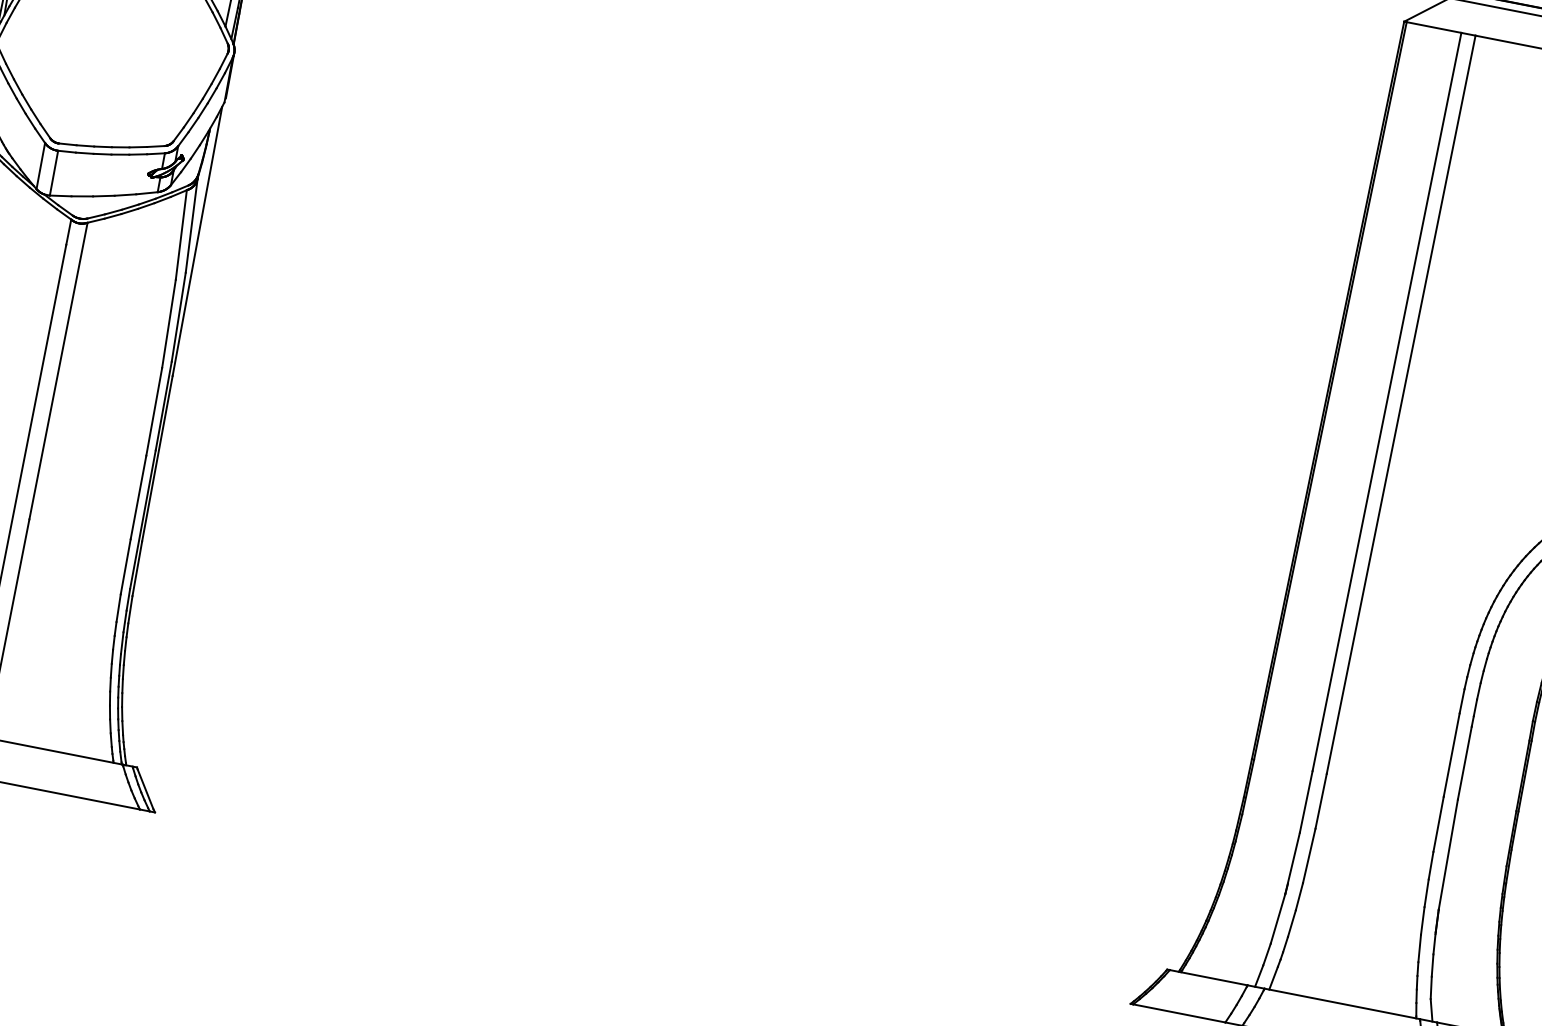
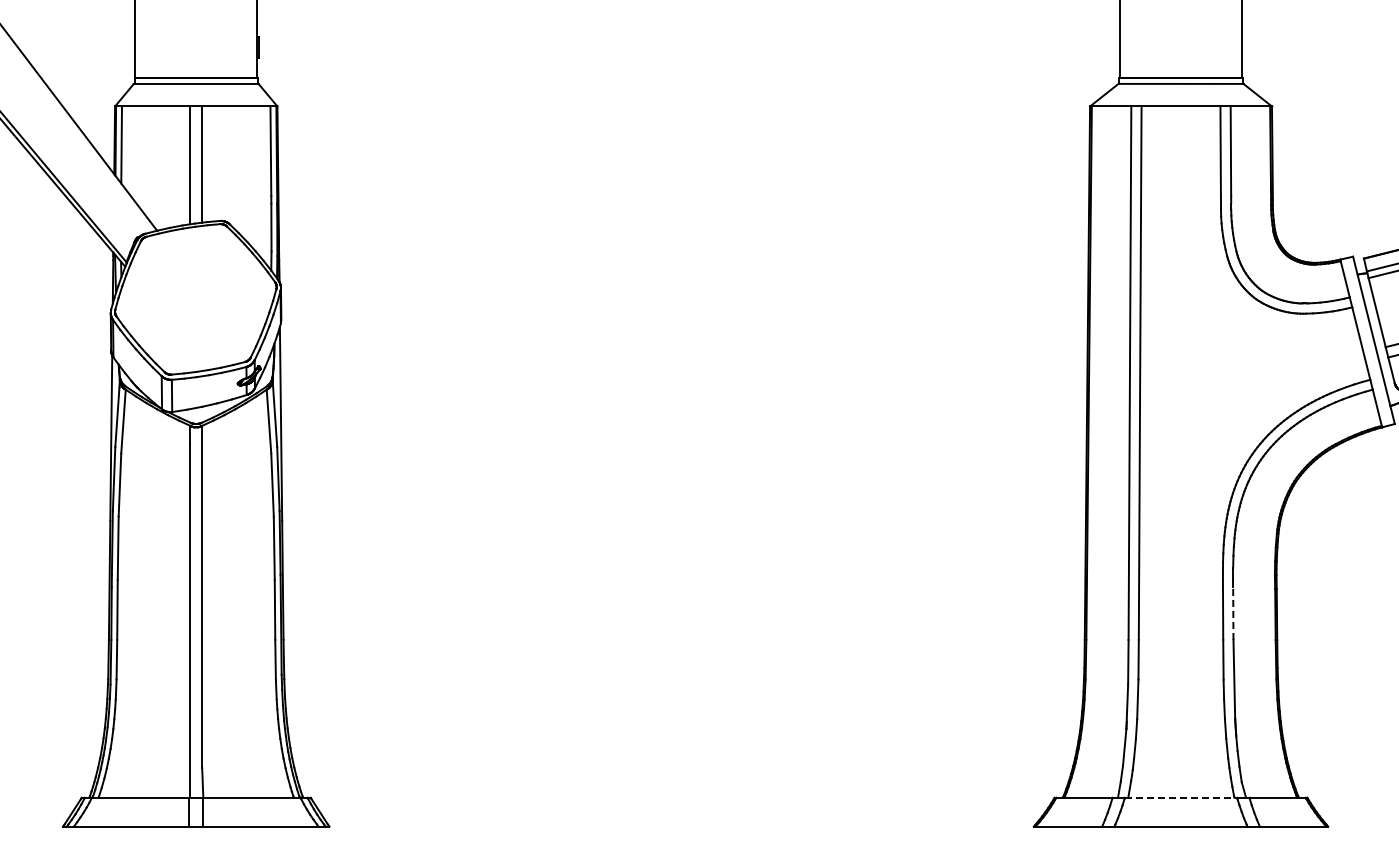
line: (1465, 762) -> (1233, 613), solid -> dashed
line: (1343, 1003) -> (1181, 797), solid -> dashed

